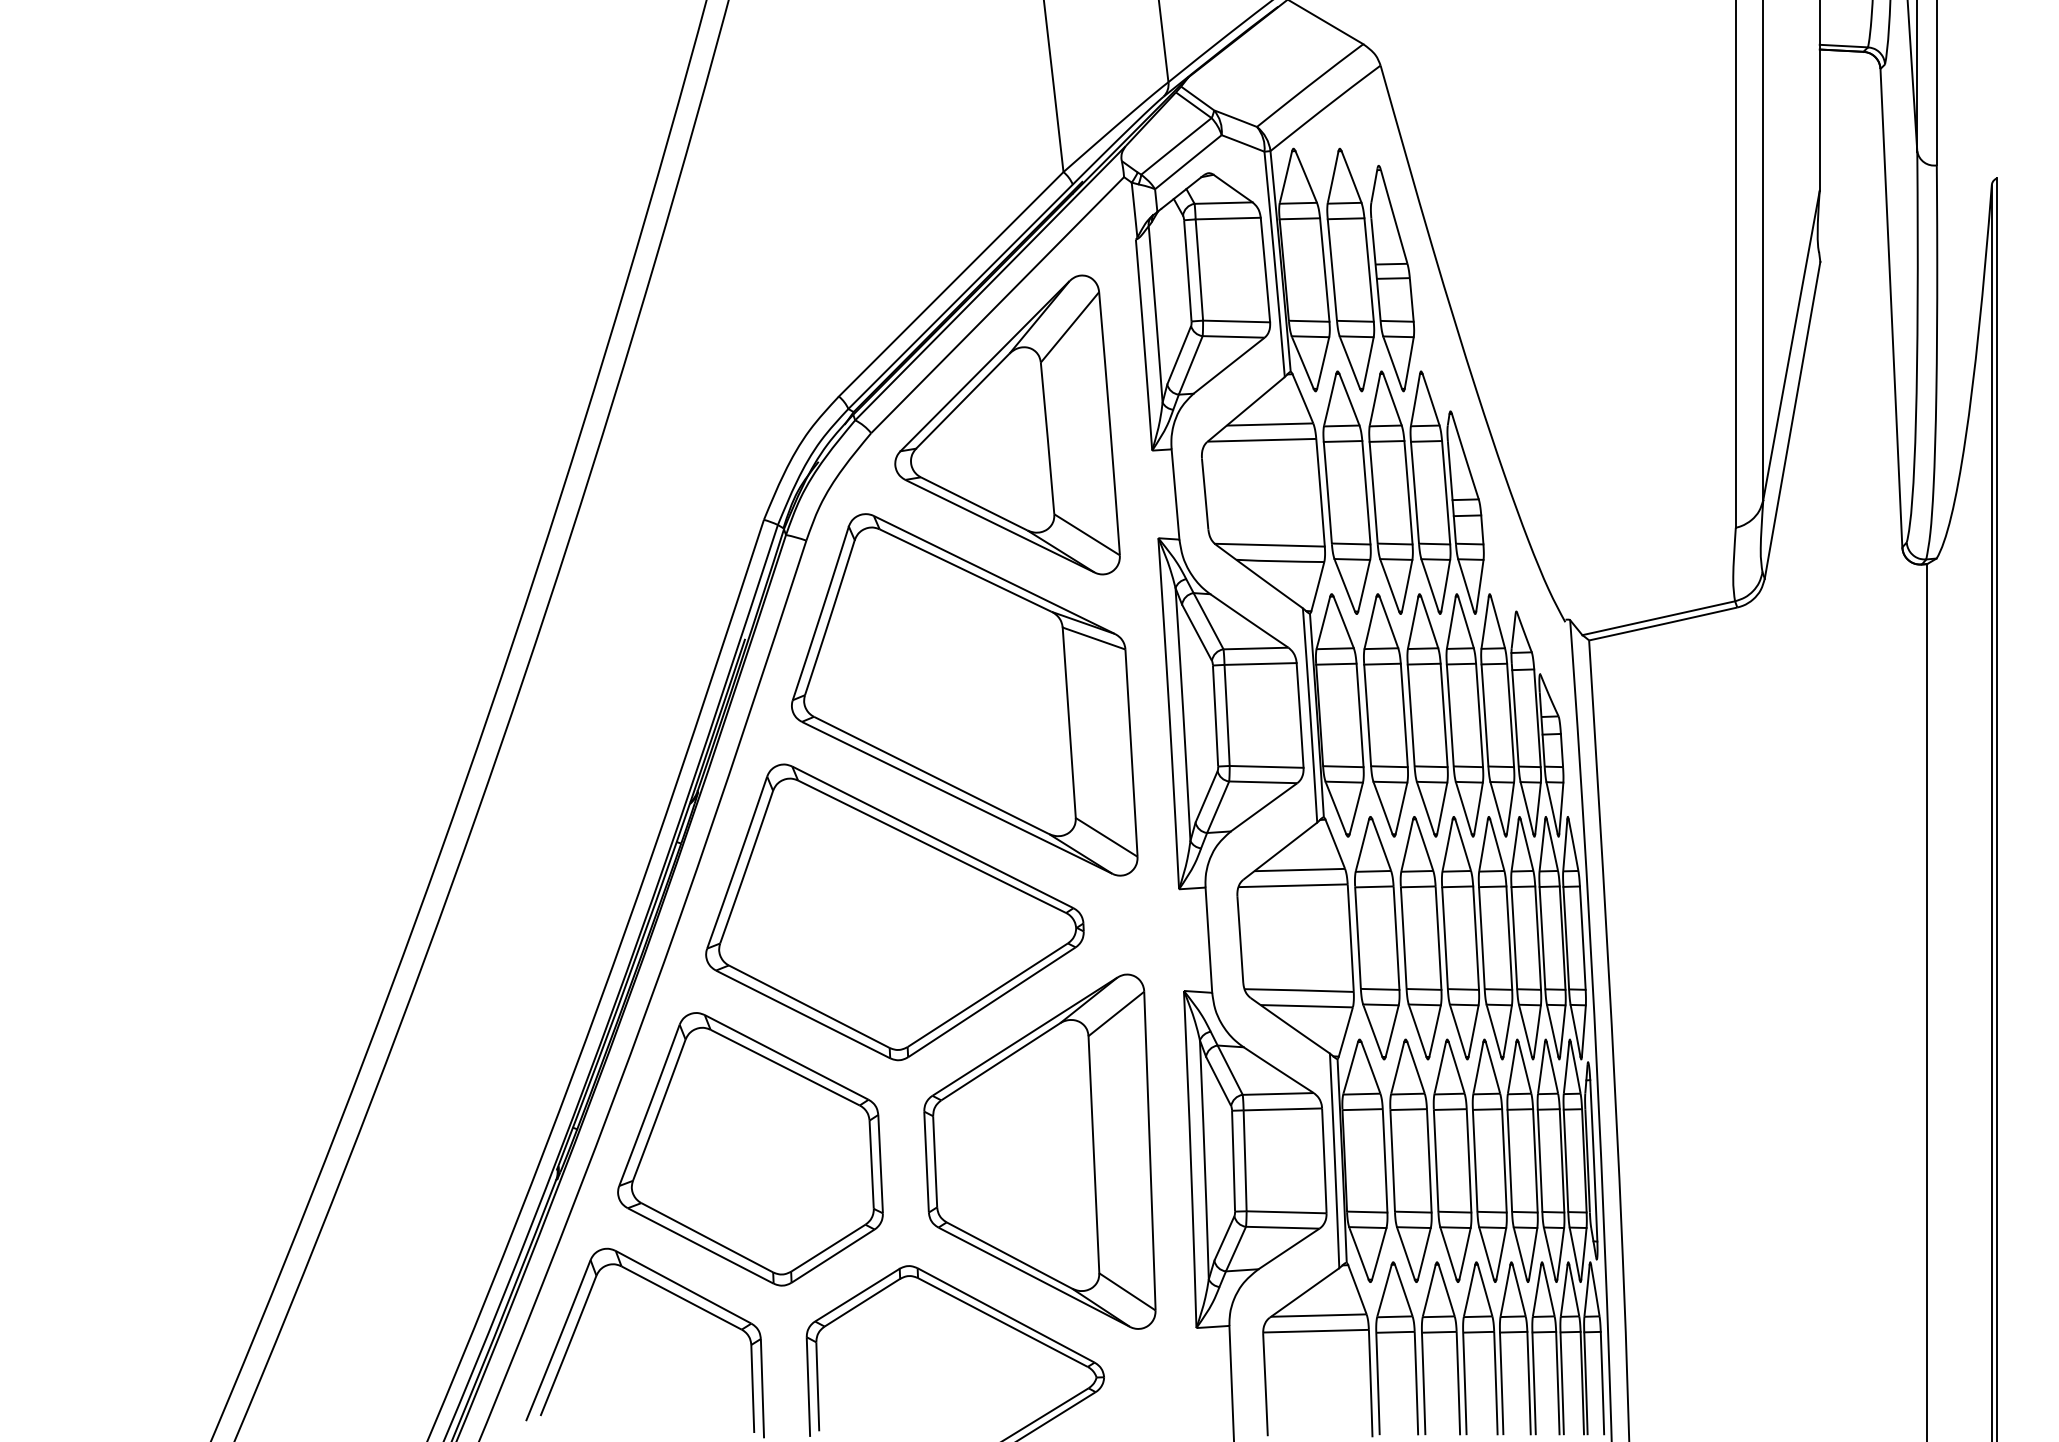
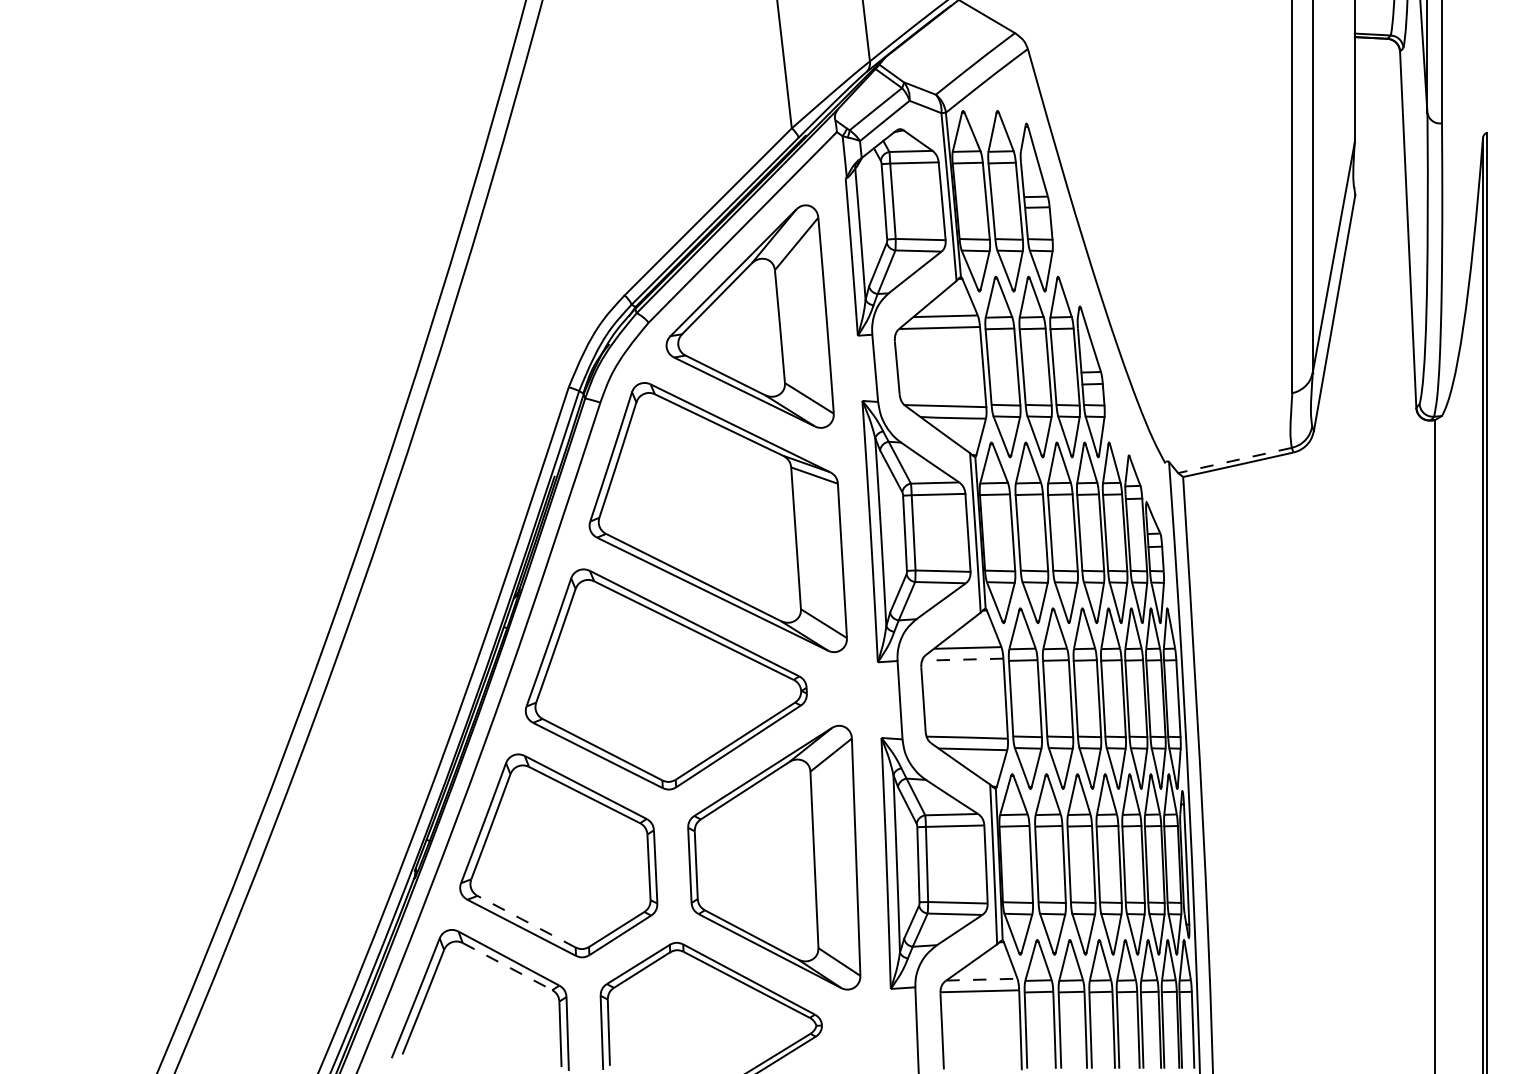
line: (1658, 618) -> (1234, 460), solid -> dashed
line: (1291, 885) -> (961, 659), solid -> dashed
line: (707, 1237) -> (526, 921), solid -> dashed
line: (682, 1298) -> (508, 966), solid -> dashed
line: (1318, 1315) -> (981, 979), solid -> dashed

